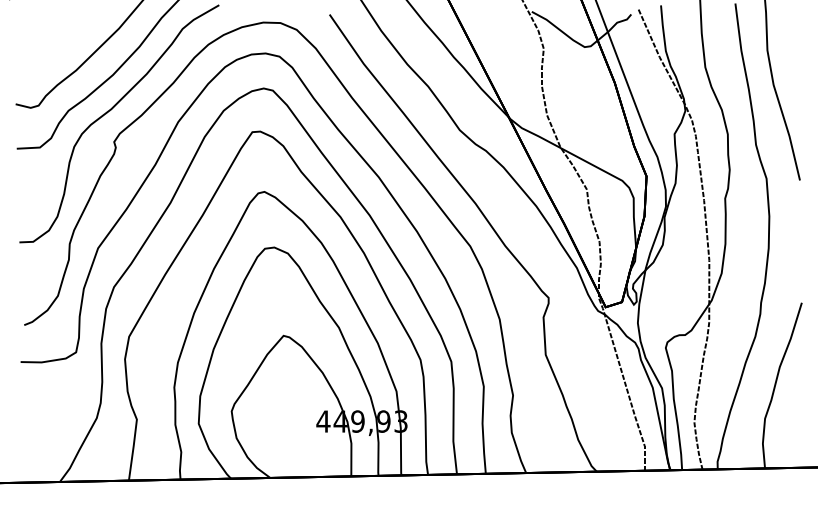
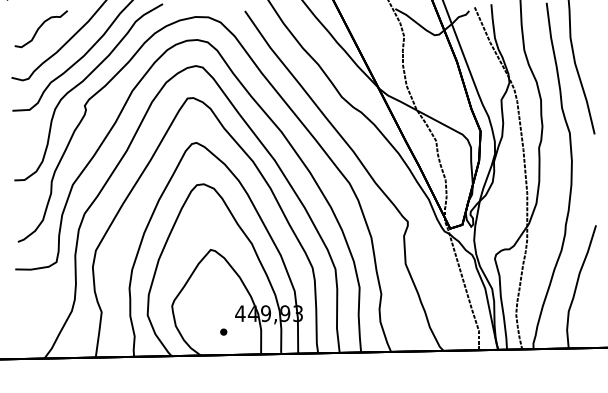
curve: (53, 38) -> (39, 28), added
part: (300, 446) -> (223, 332), added

